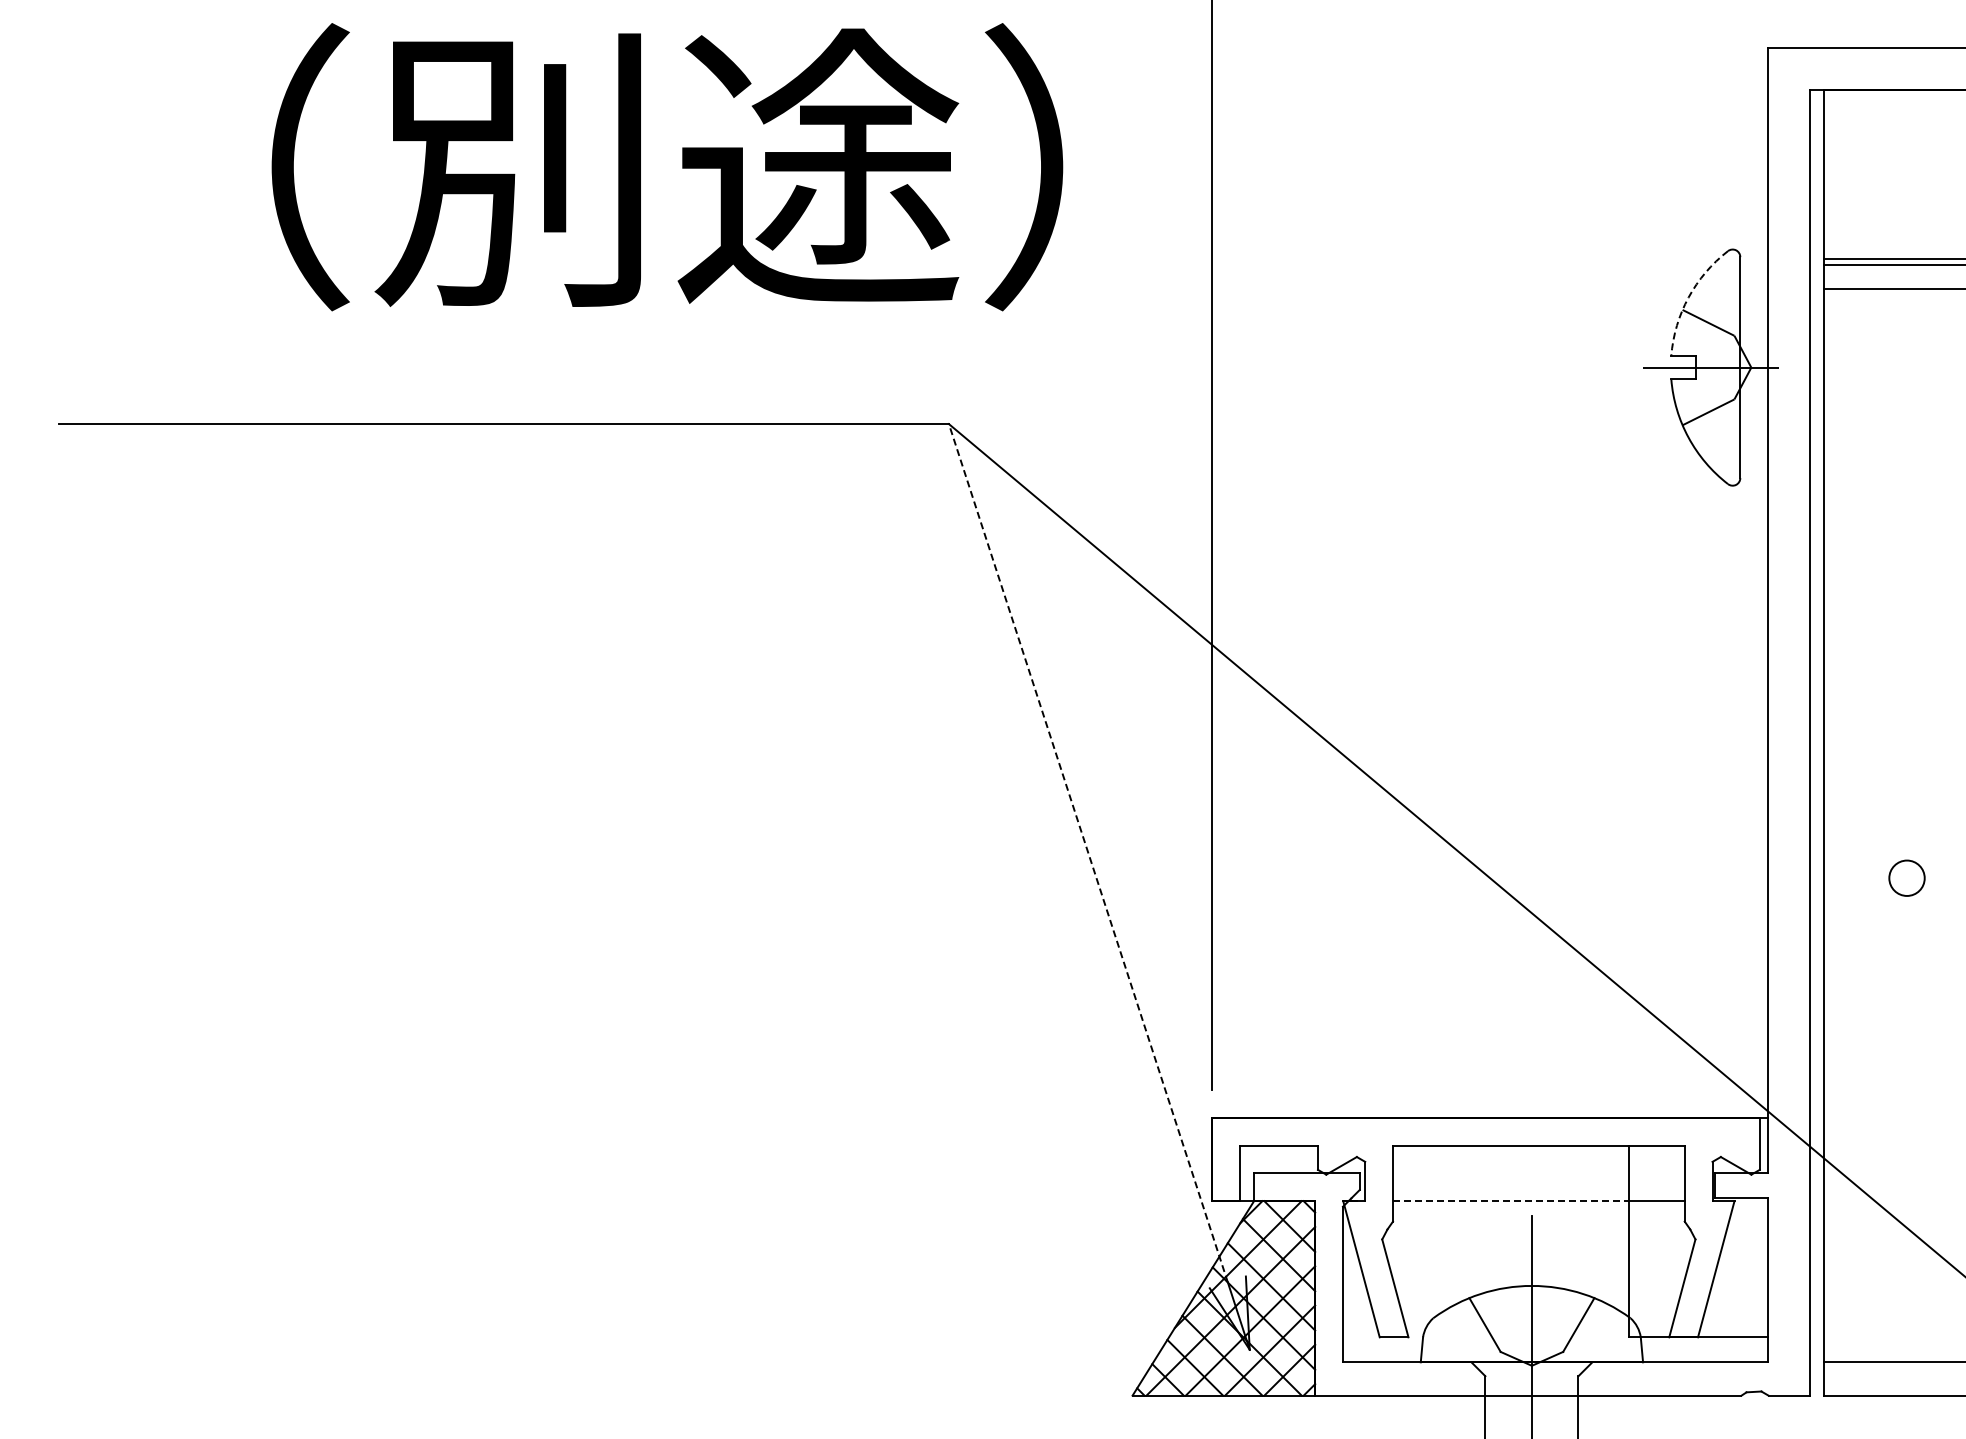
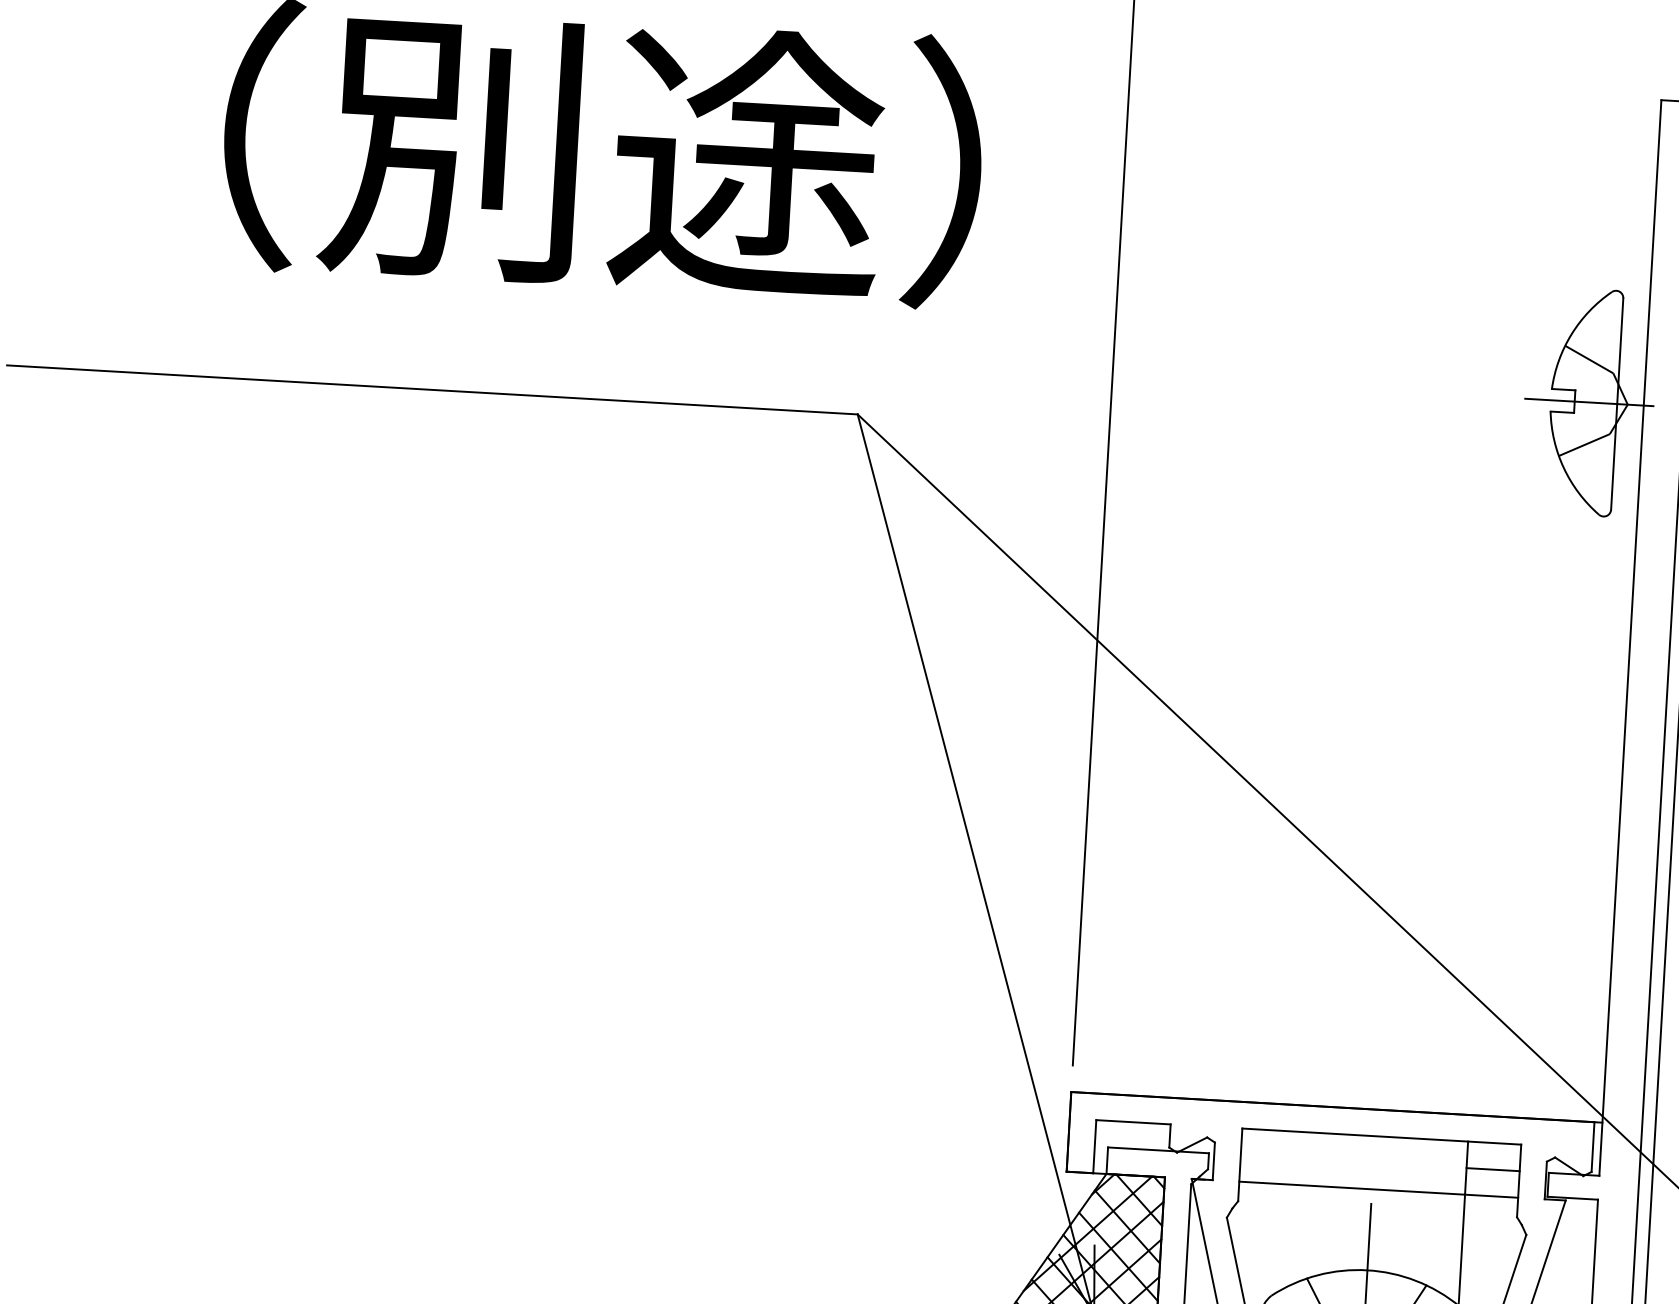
arc: (1688, 297) -> (1571, 334), dashed -> solid
line: (1088, 852) -> (967, 831), dashed -> solid
line: (1656, 1173) -> (1492, 1169), added
line: (1511, 1201) -> (1352, 1188), dashed -> solid

